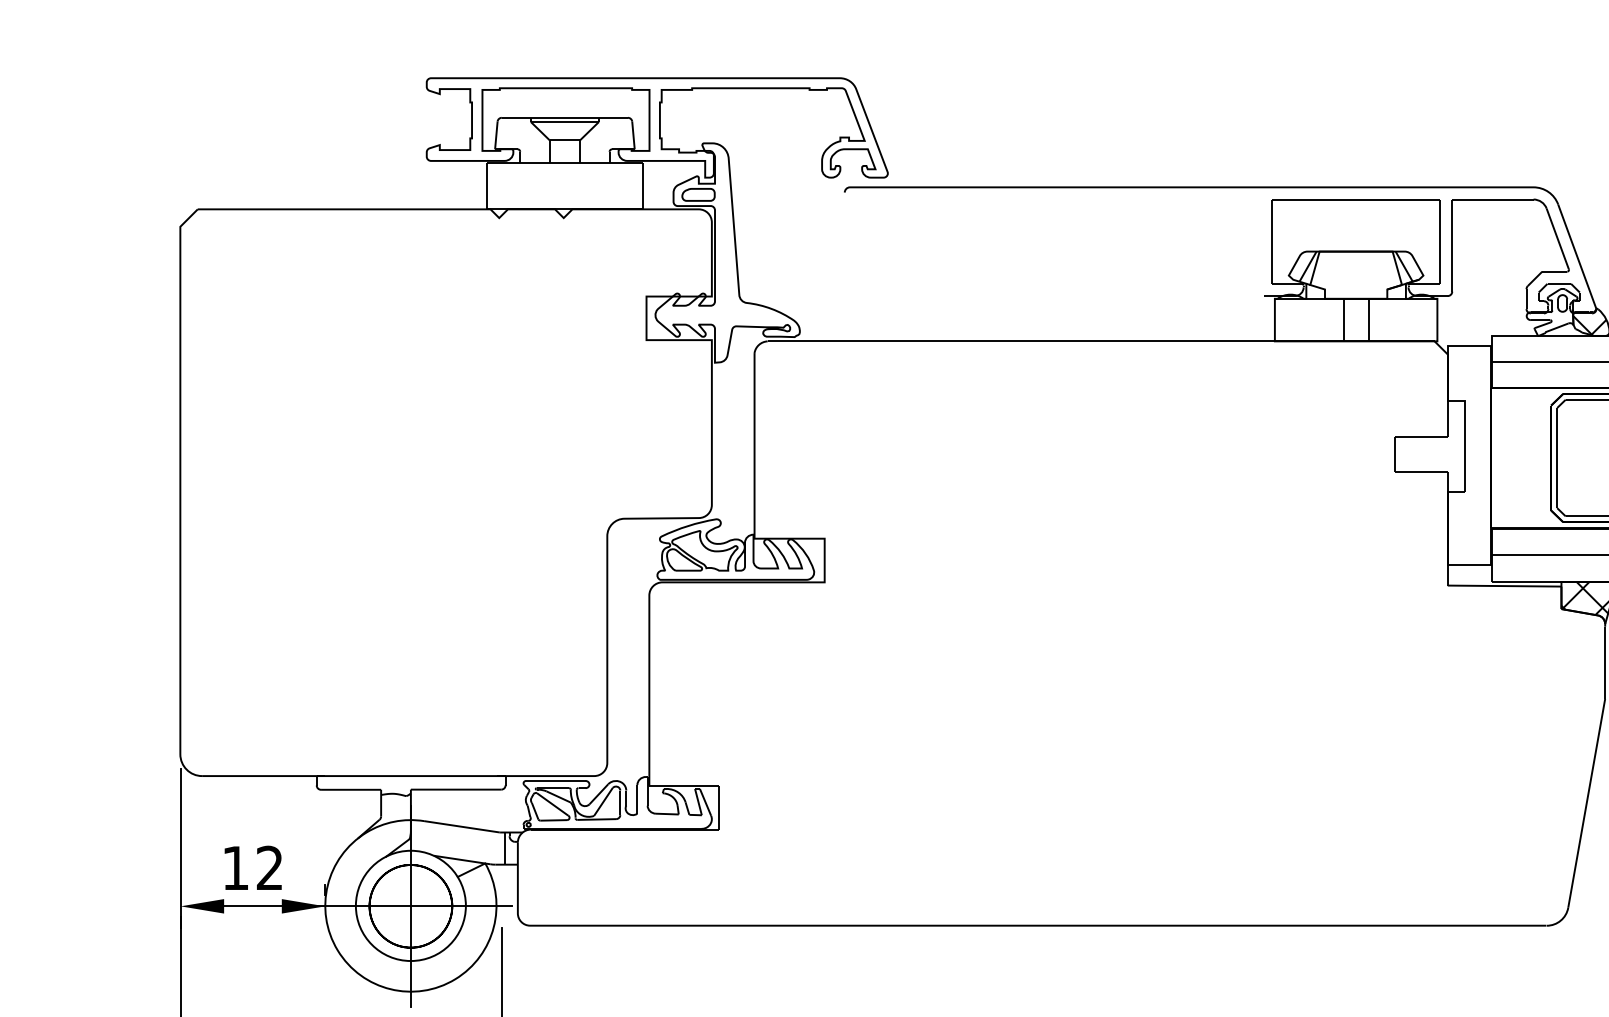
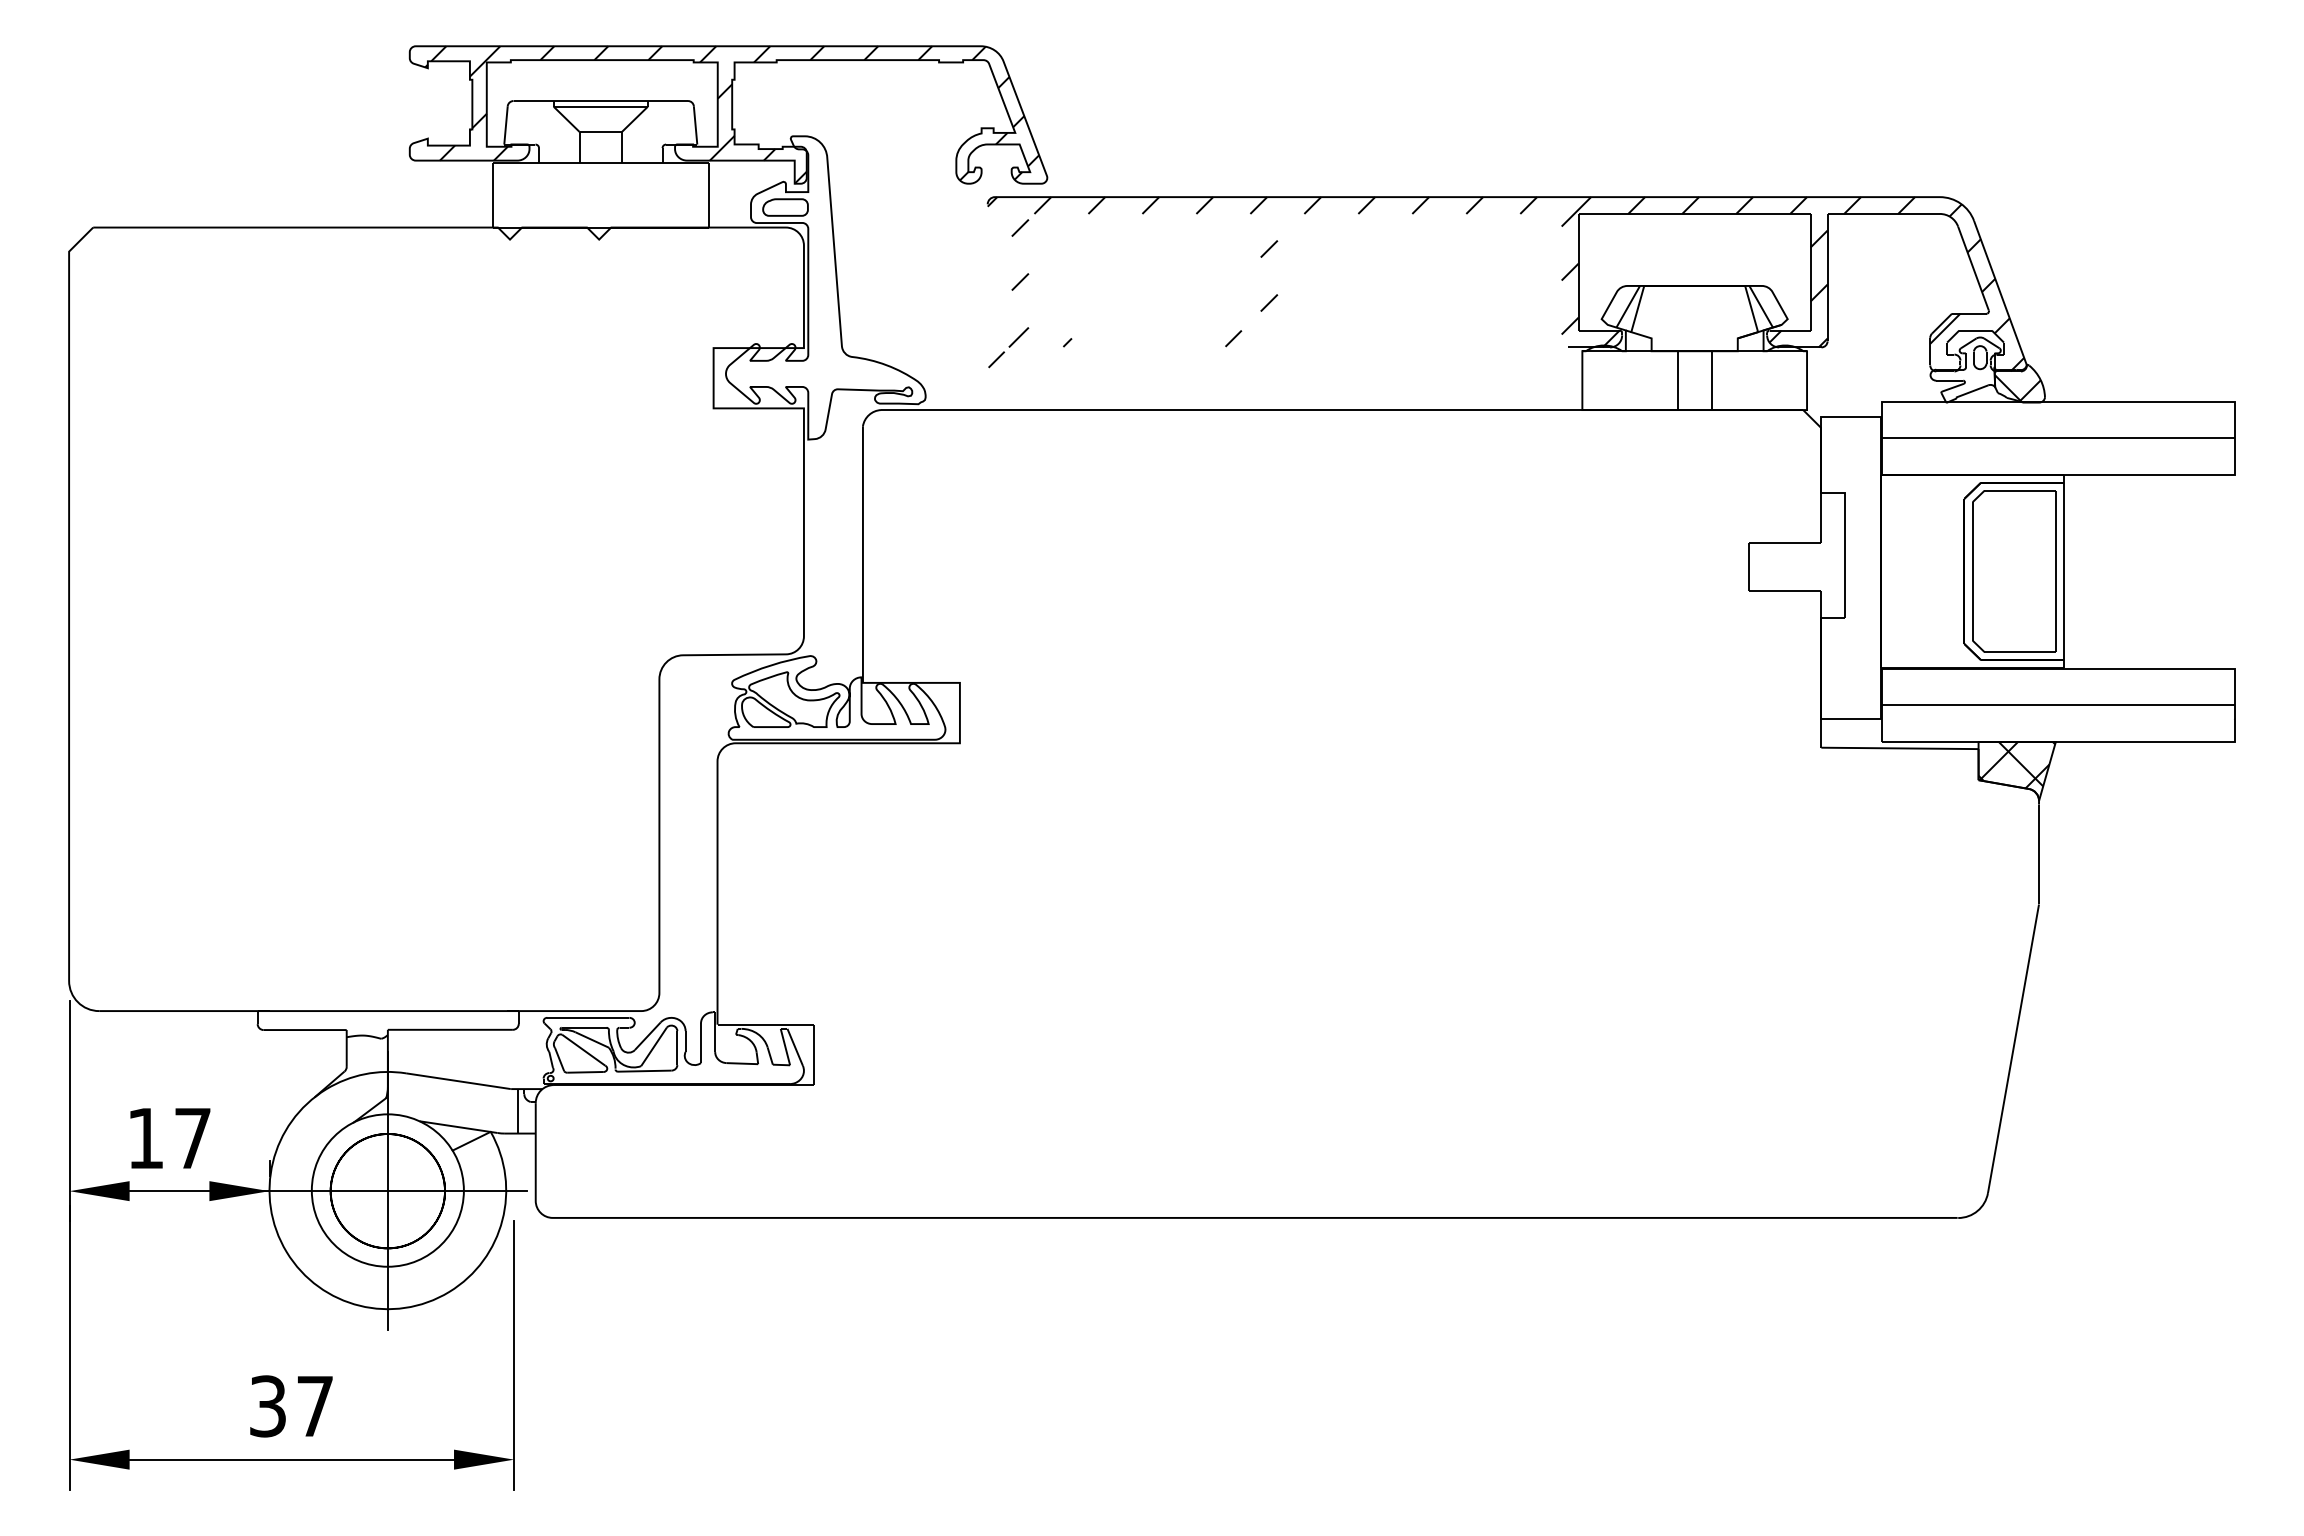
hatch: (660, 127) -> (732, 114), added
hatch: (1219, 250) -> (1505, 284), added
text: (269, 867) -> (192, 1137), 12 -> 17

